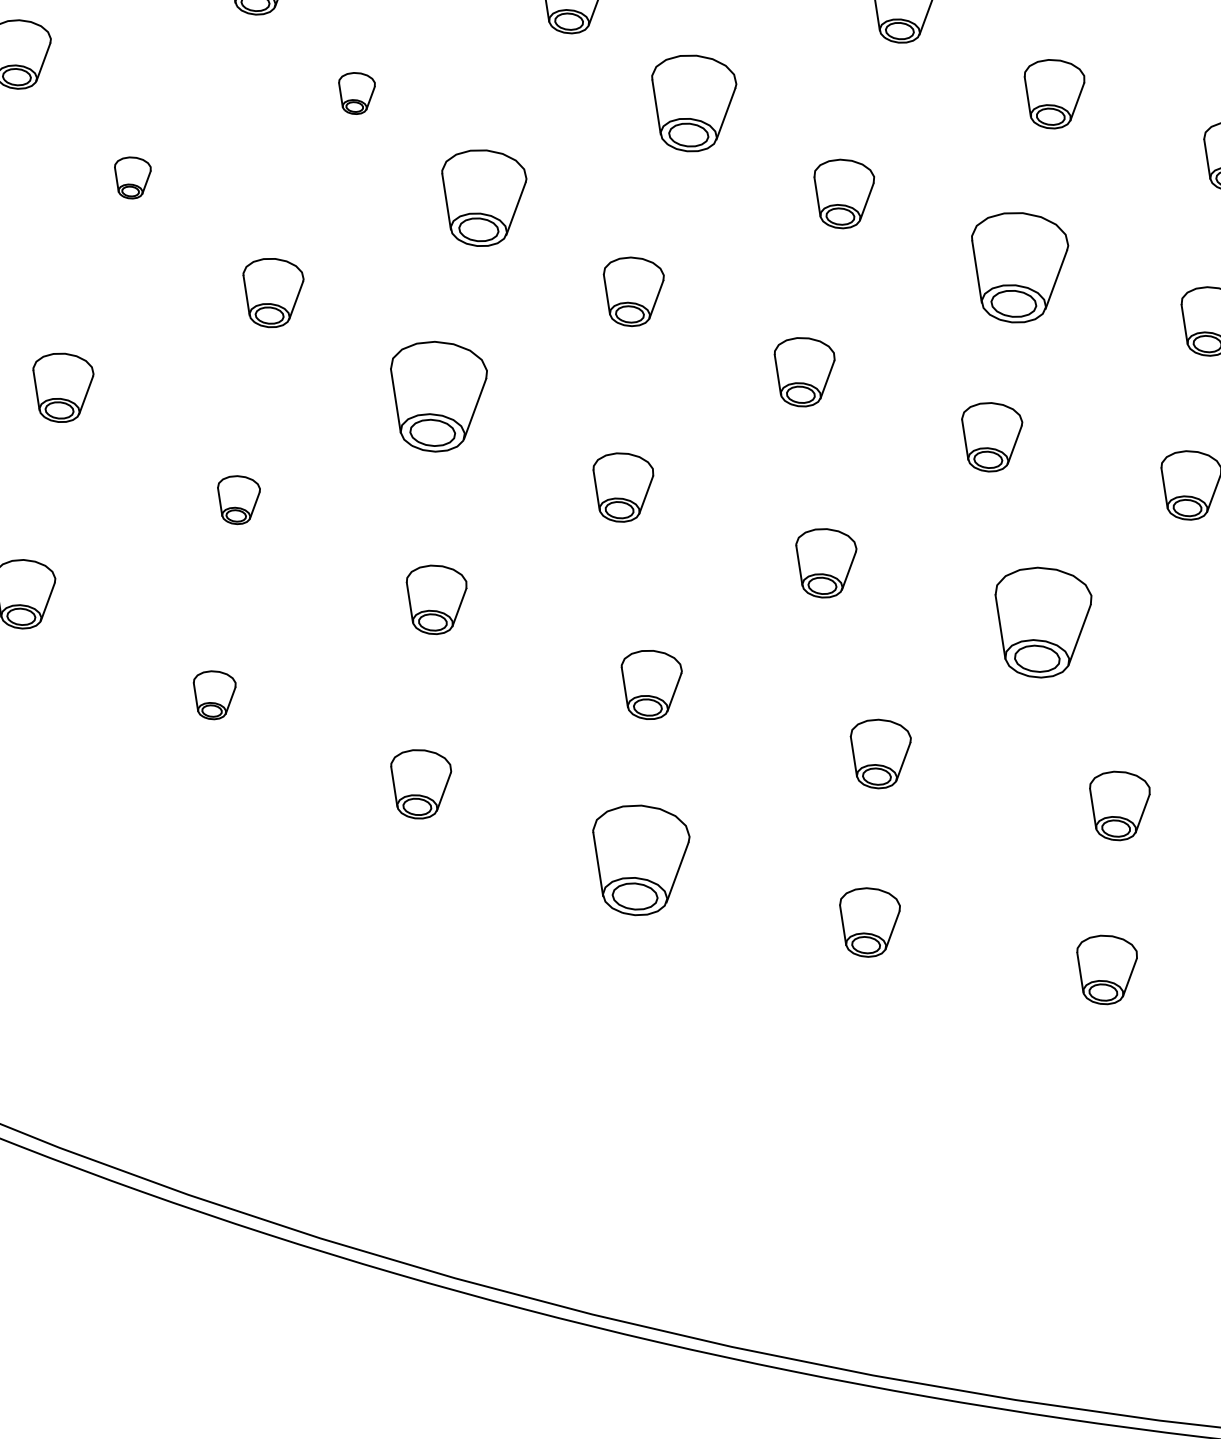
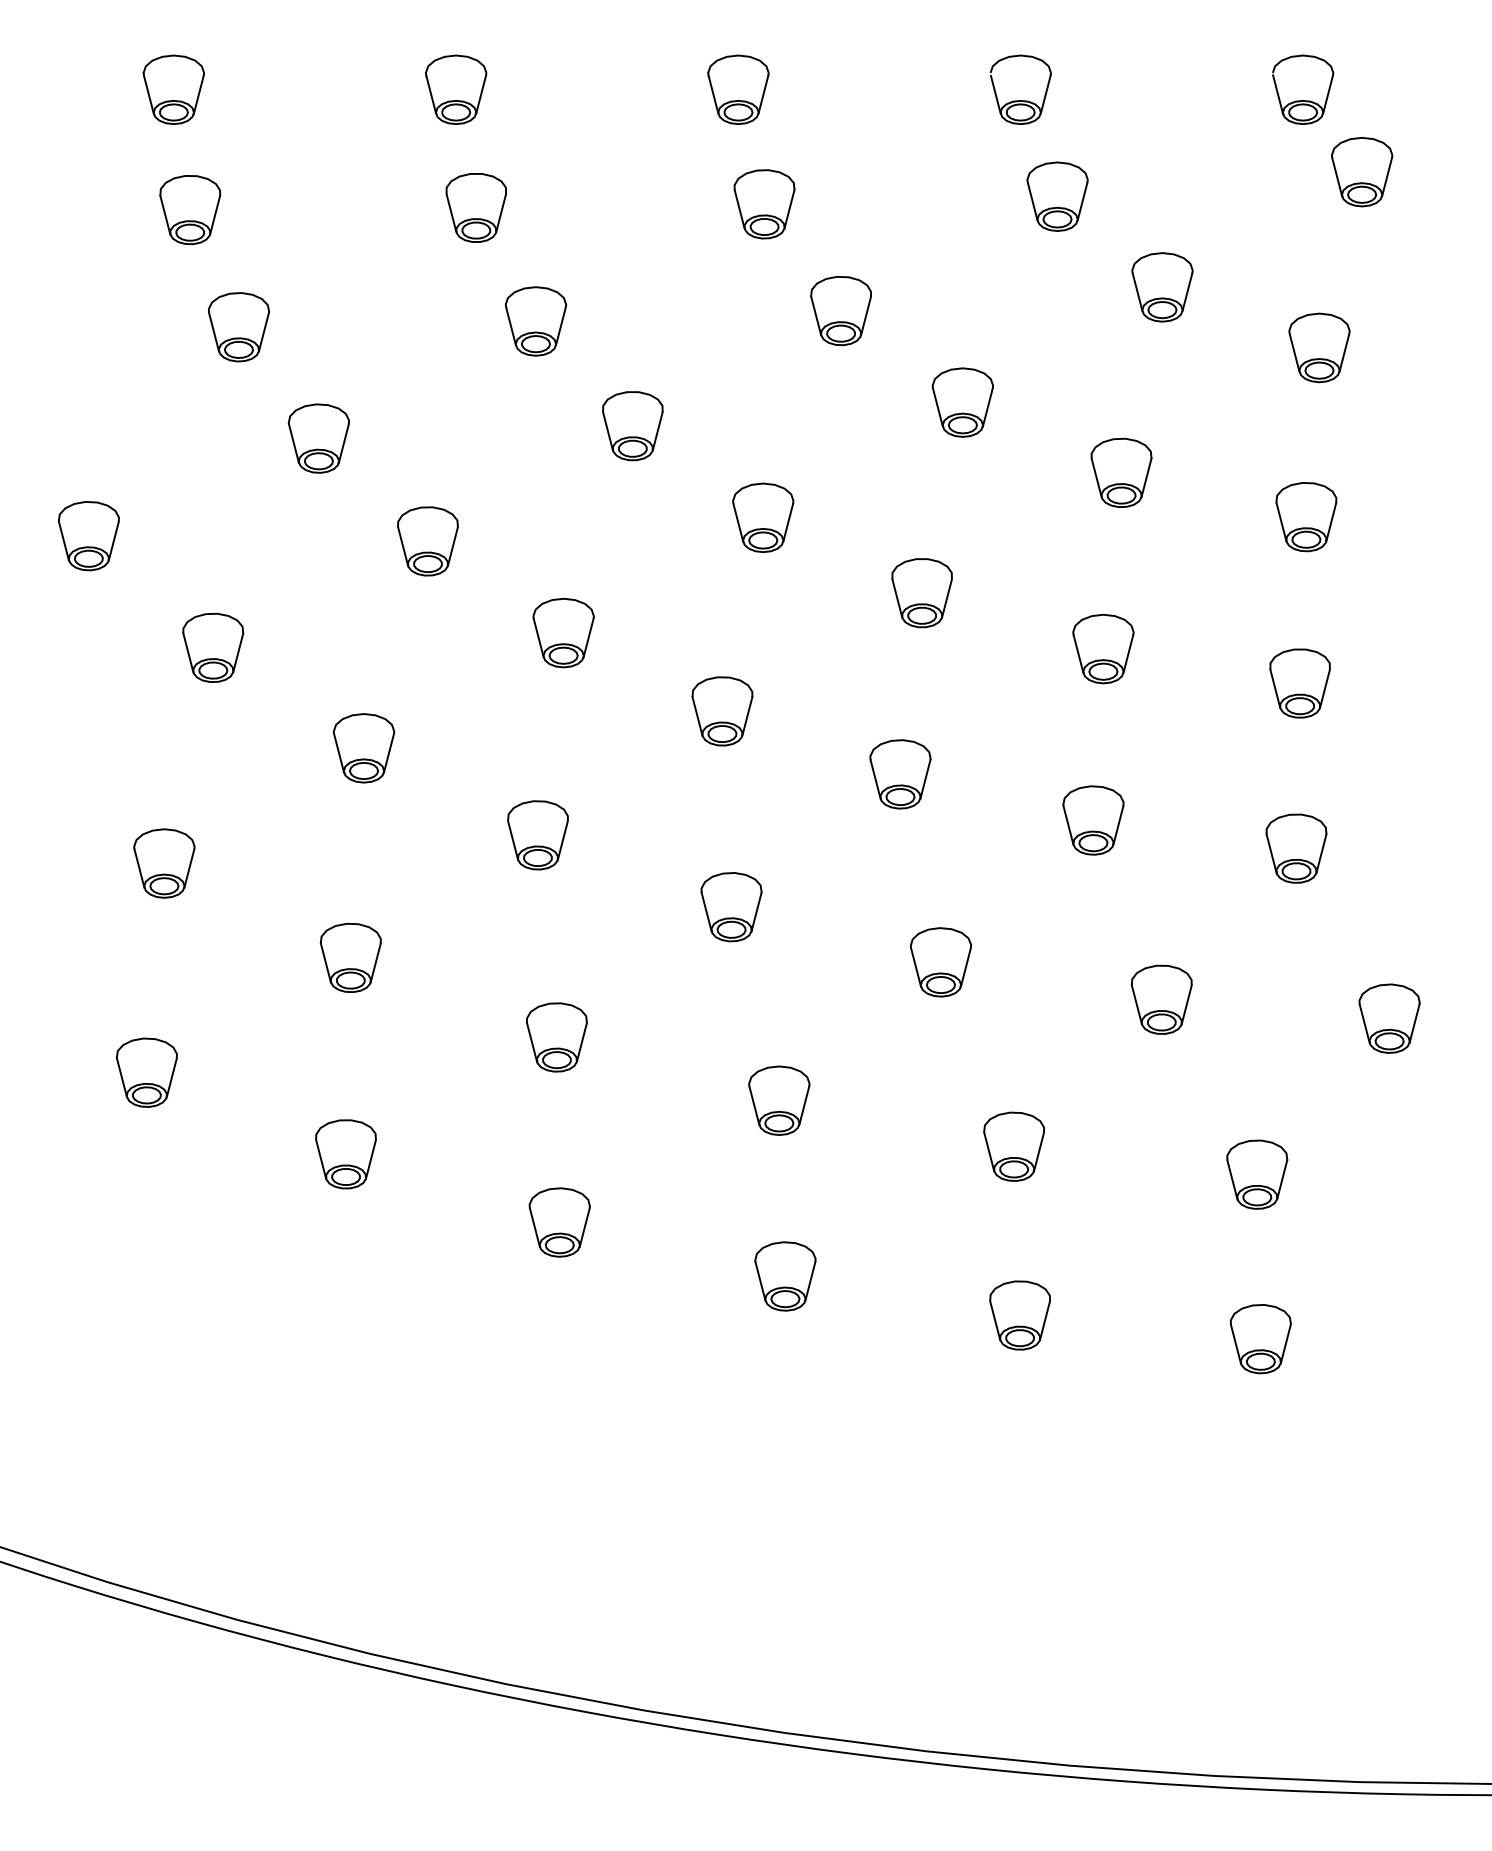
part: (355, 93) -> (427, 541), size x1.67
part: (692, 103) -> (763, 517), size x0.71
part: (132, 177) -> (213, 647), size x1.67
part: (481, 197) -> (563, 632), size x0.71
part: (1017, 267) -> (1103, 648), size x0.62
part: (435, 397) -> (537, 835), size x0.62
part: (237, 499) -> (350, 957), size x1.43
part: (1040, 622) -> (1161, 999), size x0.62
part: (213, 695) -> (345, 1154), size x1.43
part: (638, 860) -> (785, 1276), size x0.62

